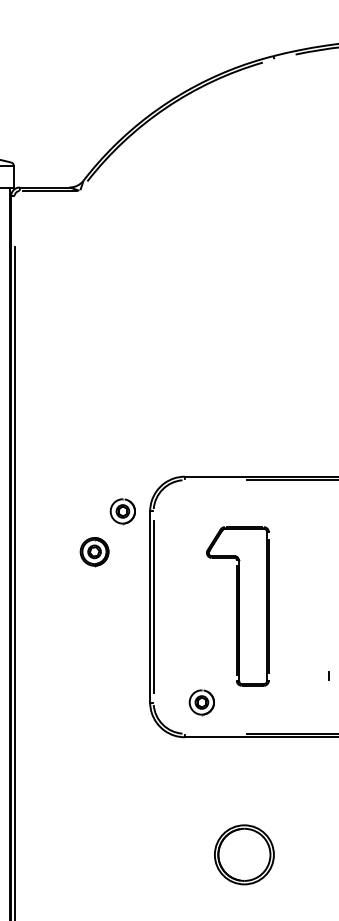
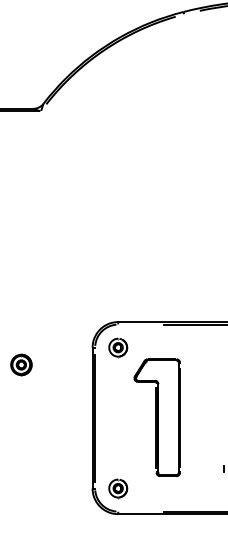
part: (122, 511) -> (117, 347), moved
part: (94, 552) -> (21, 365), moved
part: (201, 702) -> (117, 488), moved

